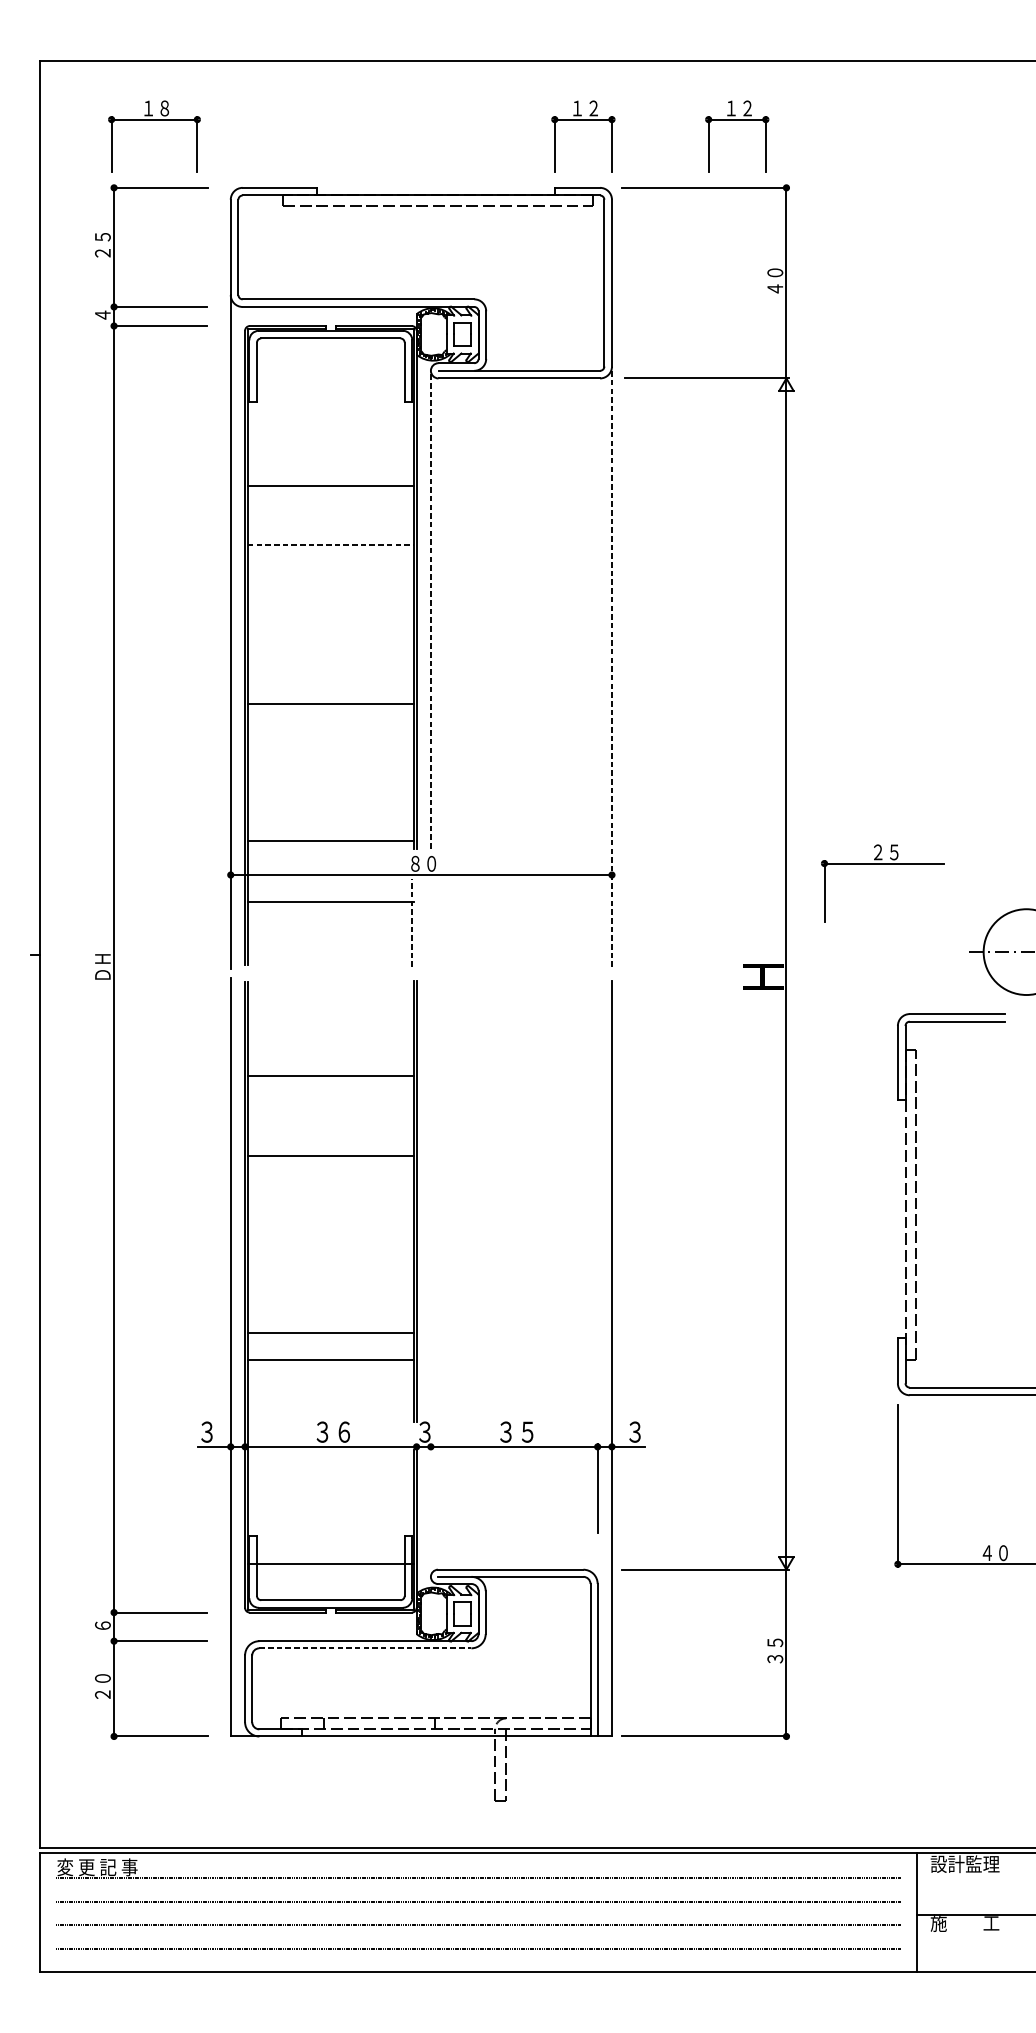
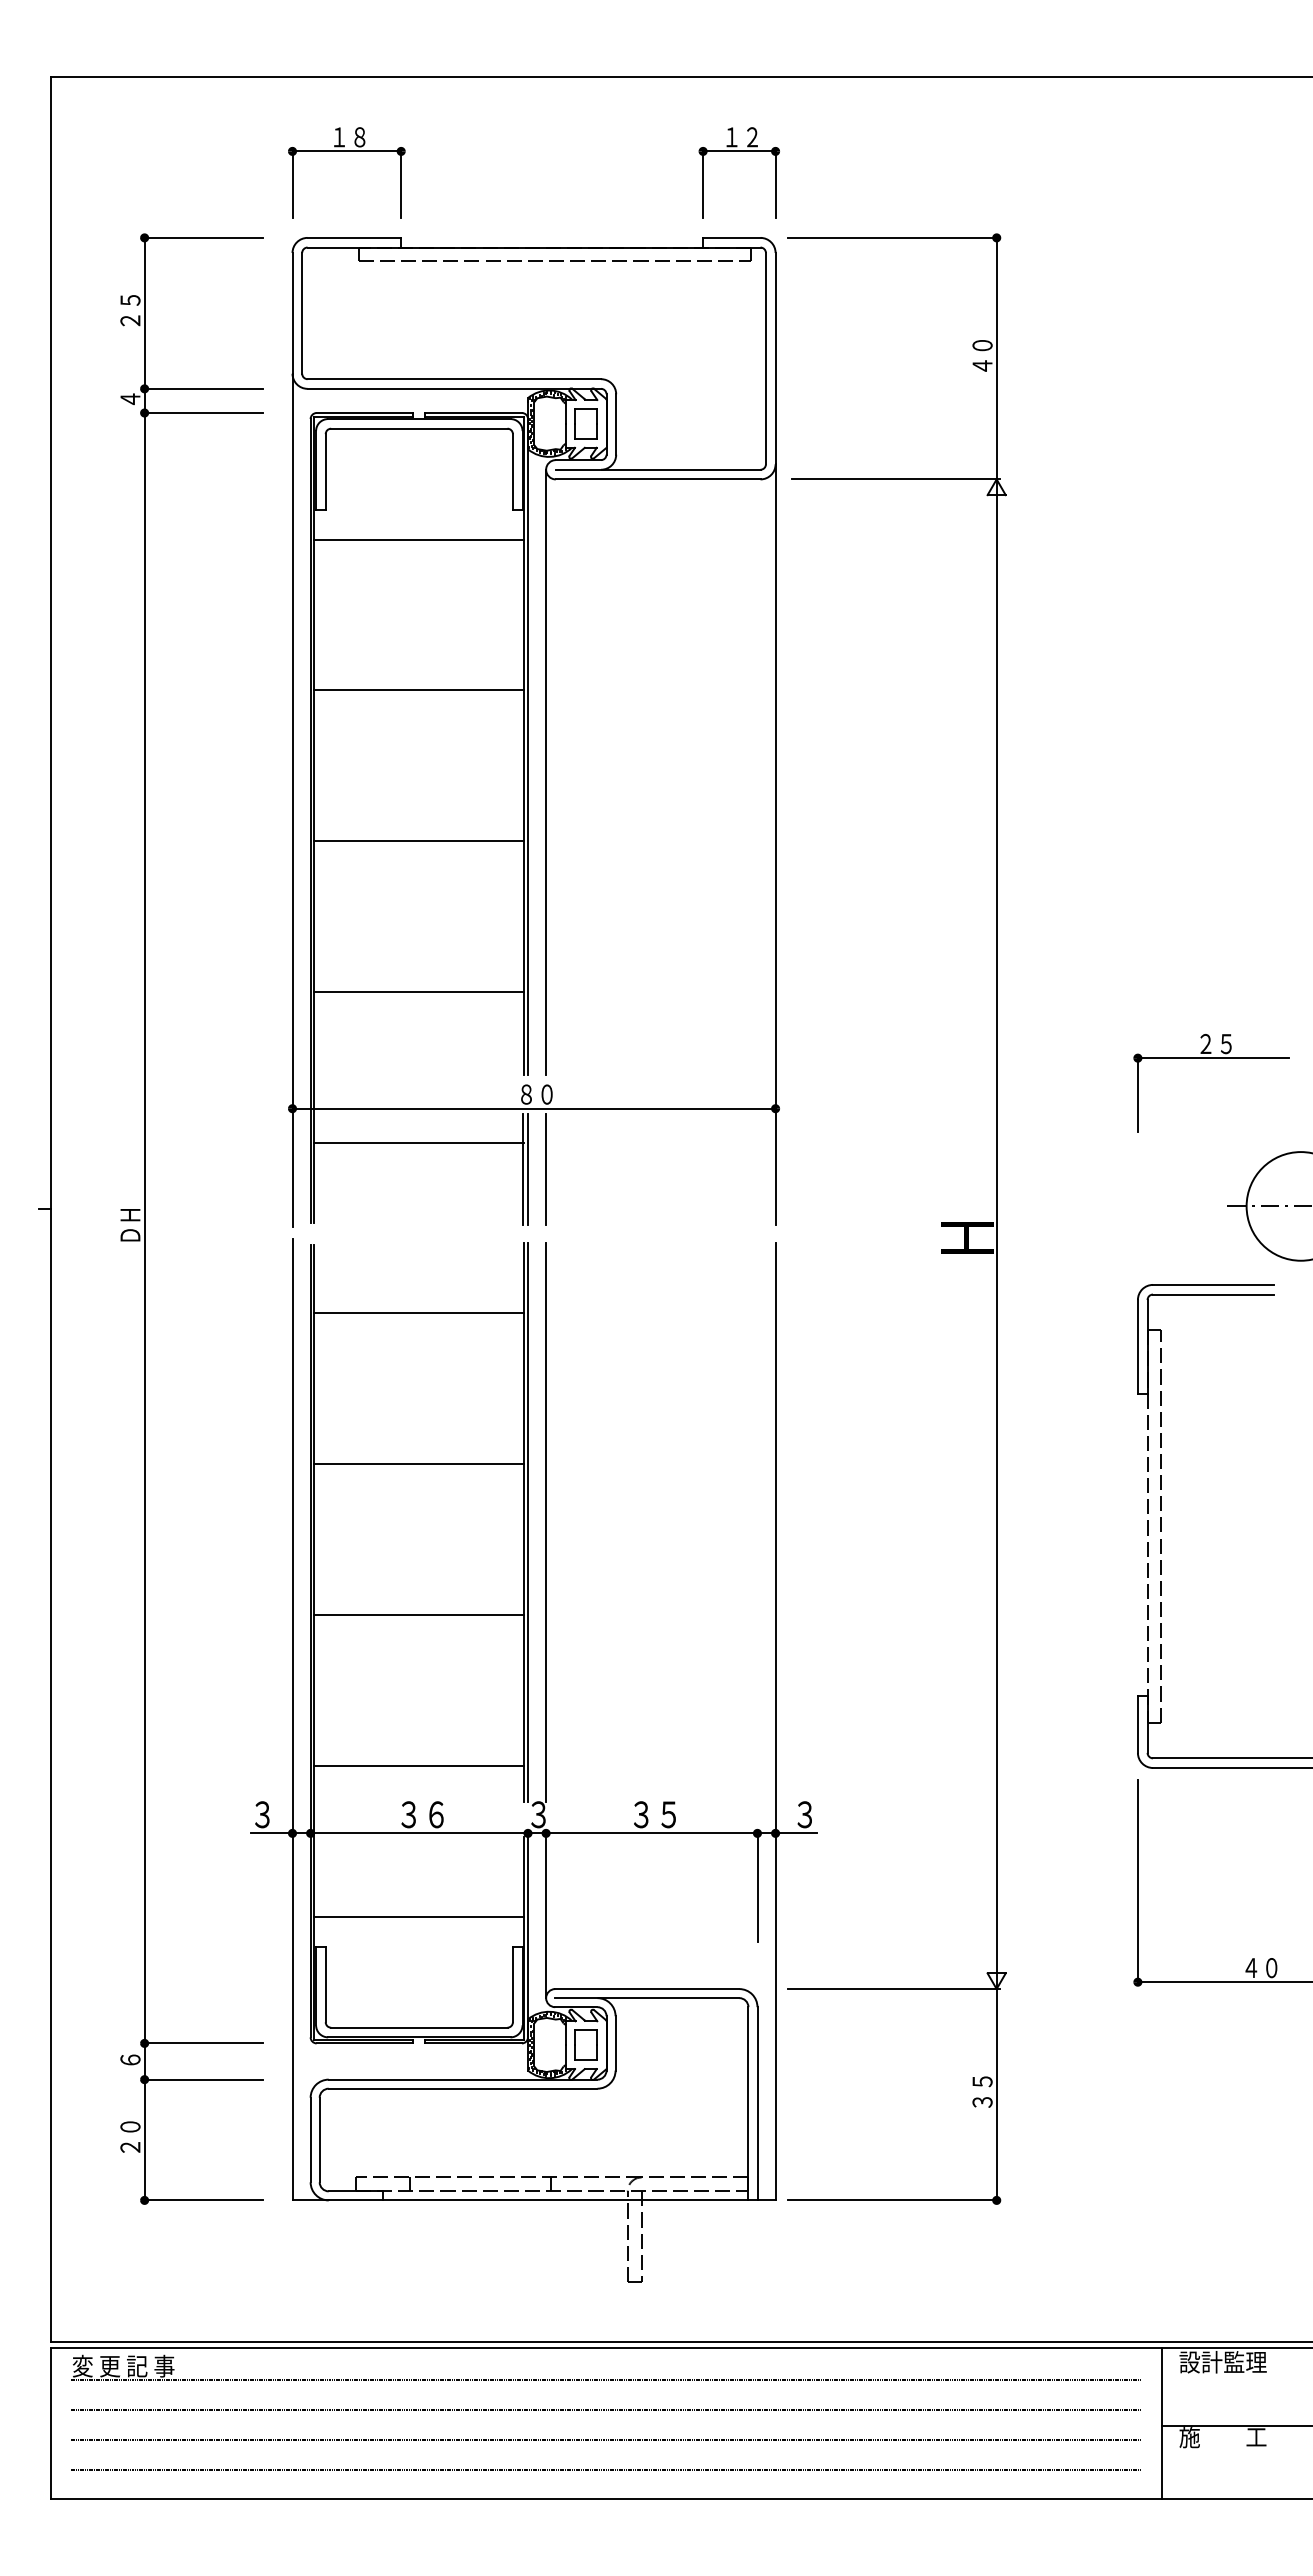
part: (154, 119) -> (346, 151), moved
part: (736, 119) -> (933, 151), removed
line: (330, 485) -> (419, 539), moved
line: (330, 545) -> (419, 690), dashed -> solid
line: (431, 609) -> (546, 772), dashed -> solid
line: (611, 666) -> (775, 844), dashed -> solid
line: (330, 704) -> (419, 841), moved
line: (330, 840) -> (419, 992), moved
part: (882, 863) -> (1211, 1058), moved
line: (412, 922) -> (522, 1169), dashed -> solid
line: (416, 922) -> (528, 1169), added
line: (431, 922) -> (546, 1169), added
line: (330, 1076) -> (419, 1313), moved
line: (431, 1201) -> (546, 1522), added
line: (330, 1333) -> (419, 1615), moved
line: (330, 1360) -> (419, 1766), moved
line: (431, 1513) -> (546, 1917), added
line: (330, 1563) -> (419, 1916), moved
line: (365, 1648) -> (463, 2088), dashed -> solid

